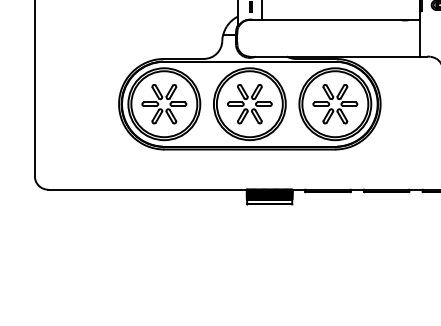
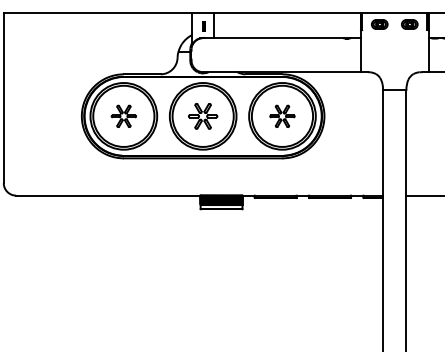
part: (163, 104) -> (123, 116), size x0.6
part: (249, 104) -> (202, 116), size x0.7
part: (335, 104) -> (282, 116), size x0.6

